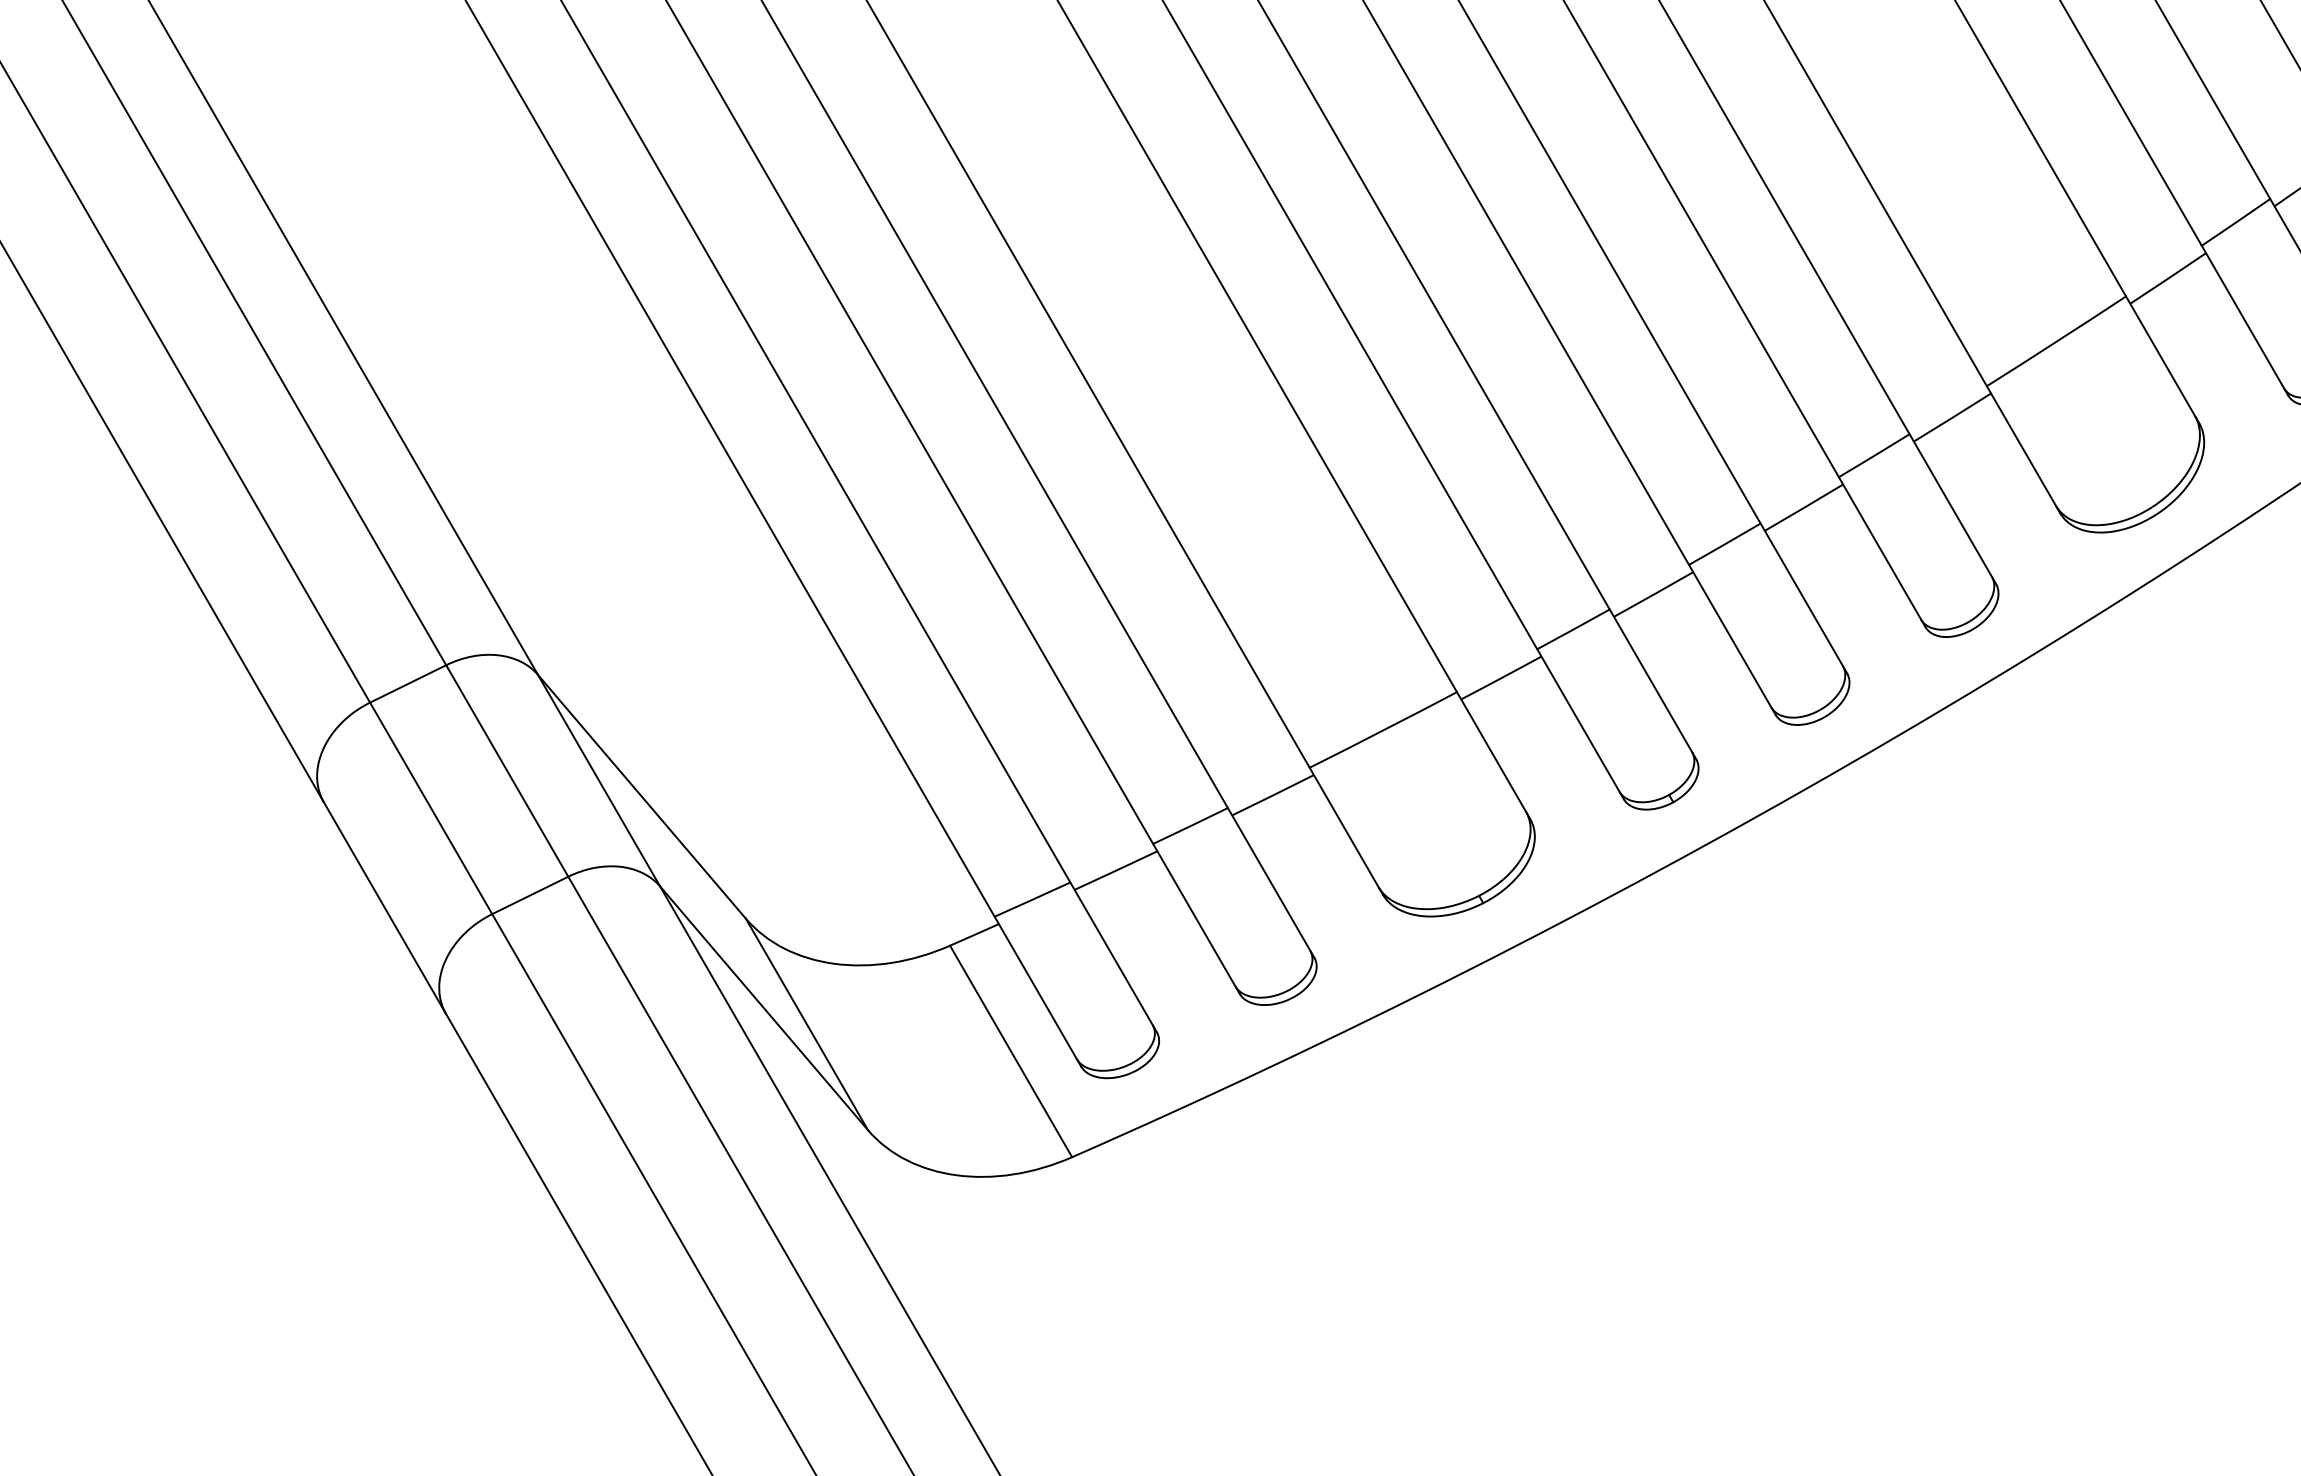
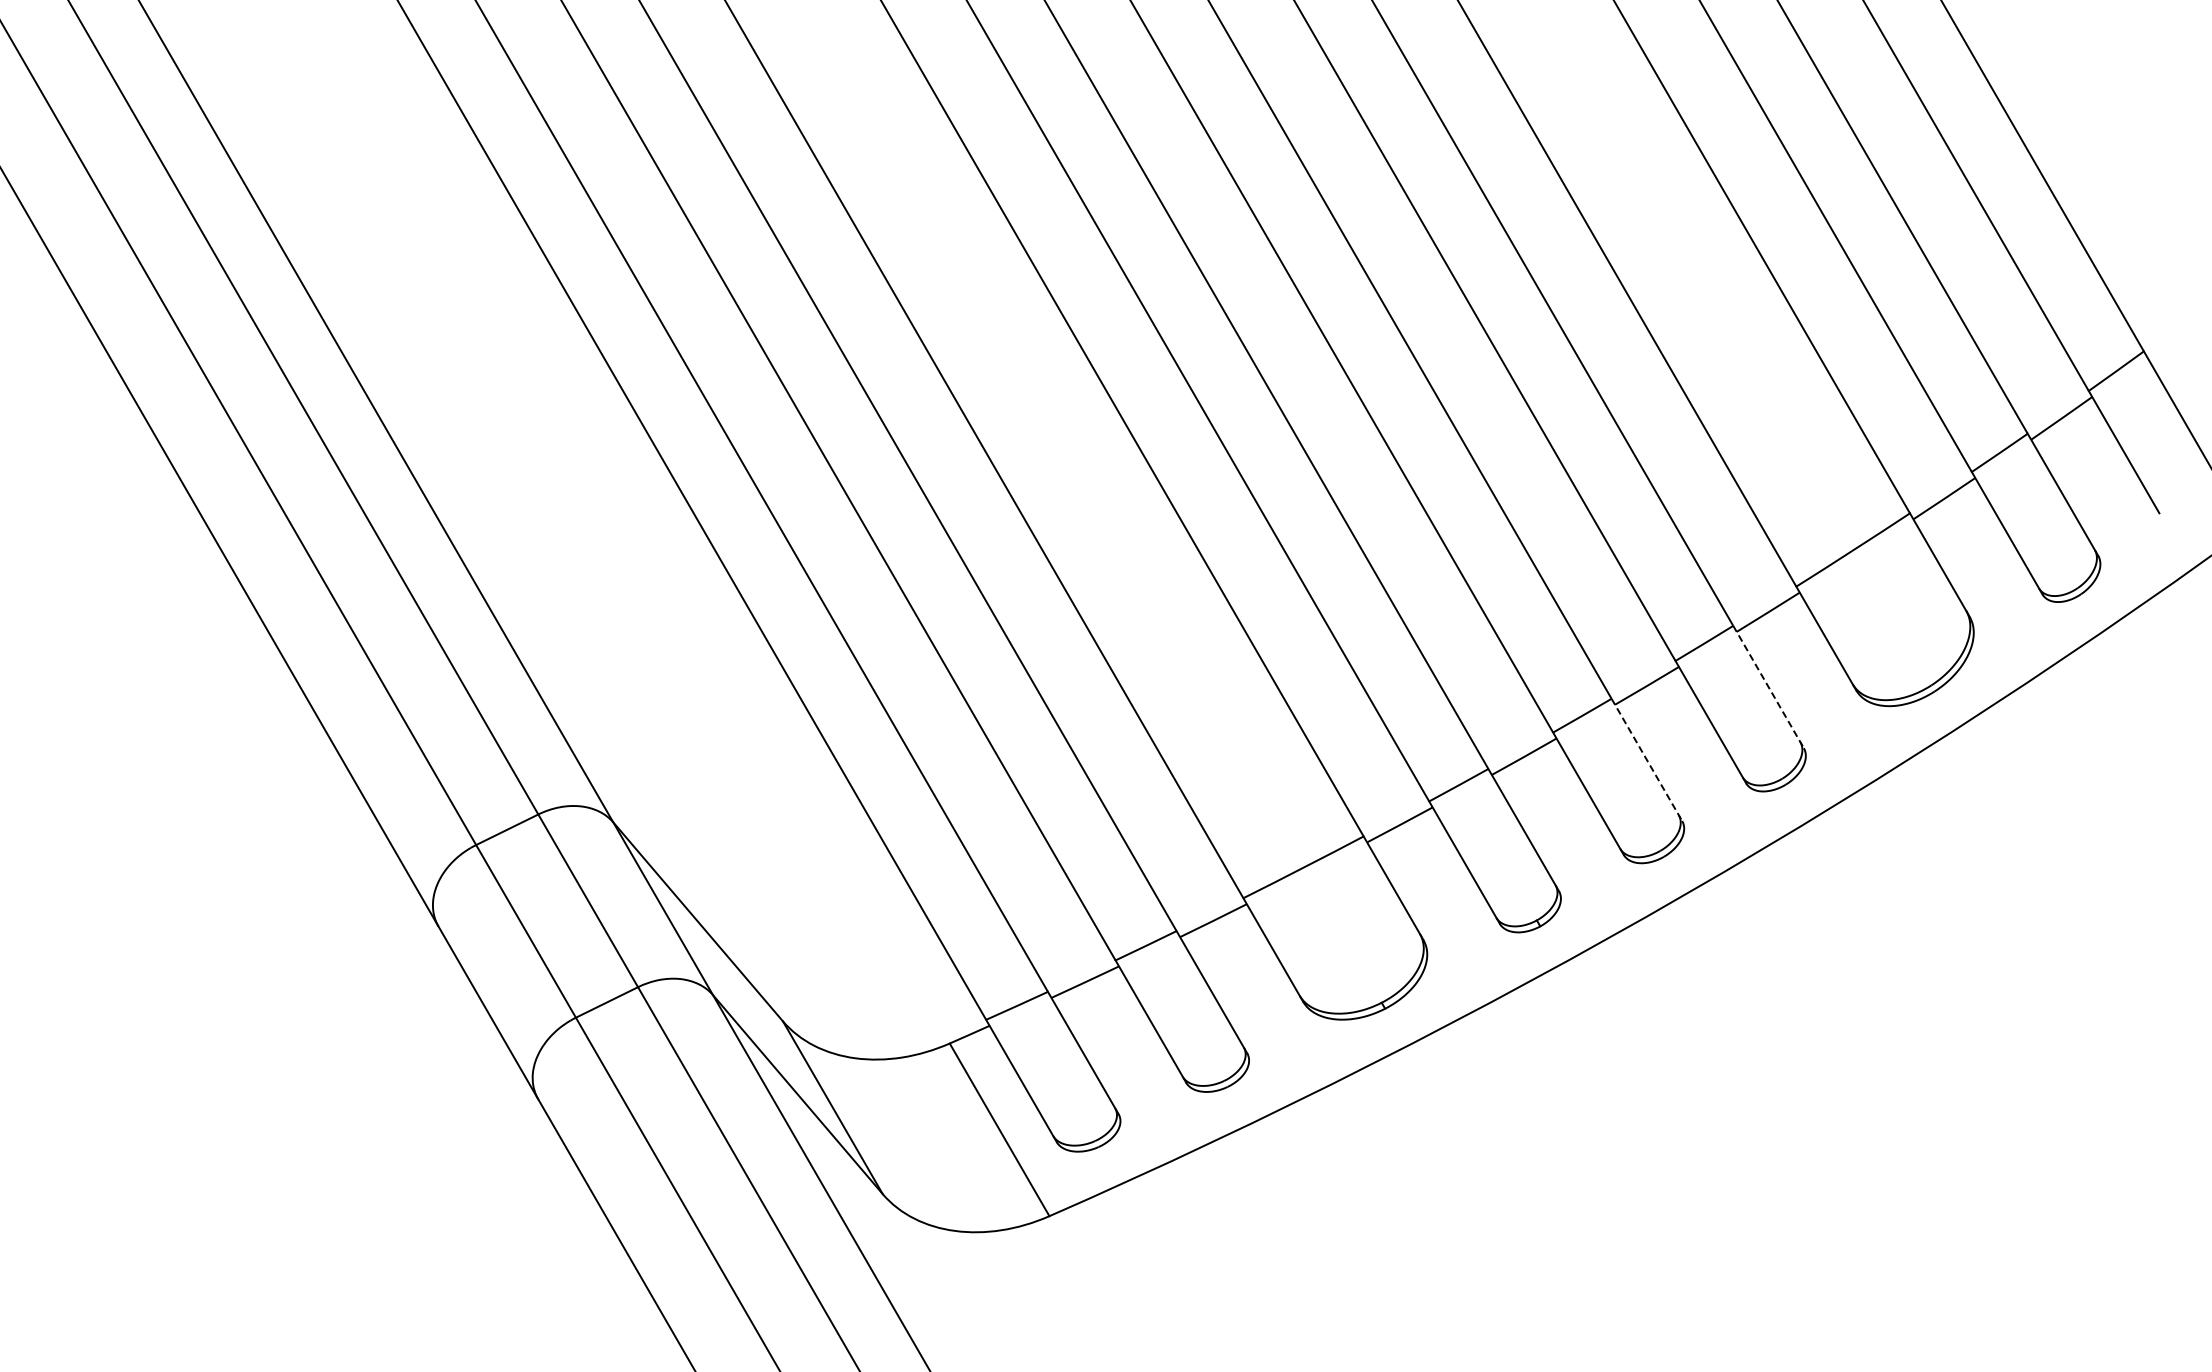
line: (1952, 509) -> (1768, 687), solid -> dashed
line: (1803, 597) -> (1646, 759), solid -> dashed

